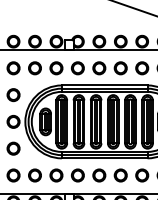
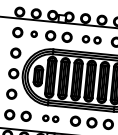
circle: (34, 68) -> (33, 34), size x0.6
part: (109, 68) -> (91, 39), size x0.7
part: (66, 175) -> (50, 118), size x0.6

